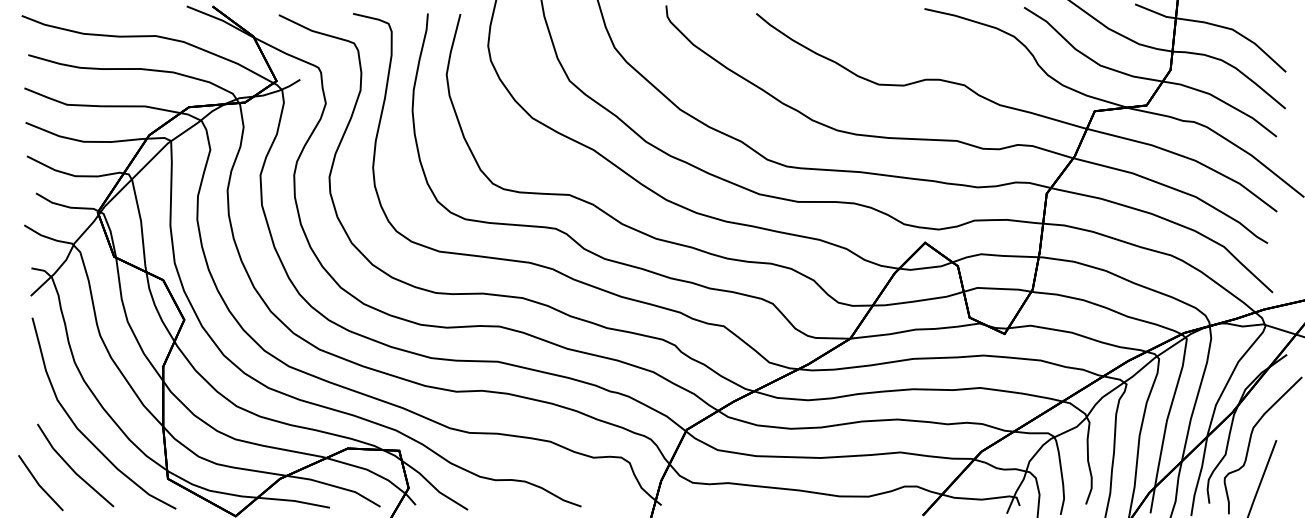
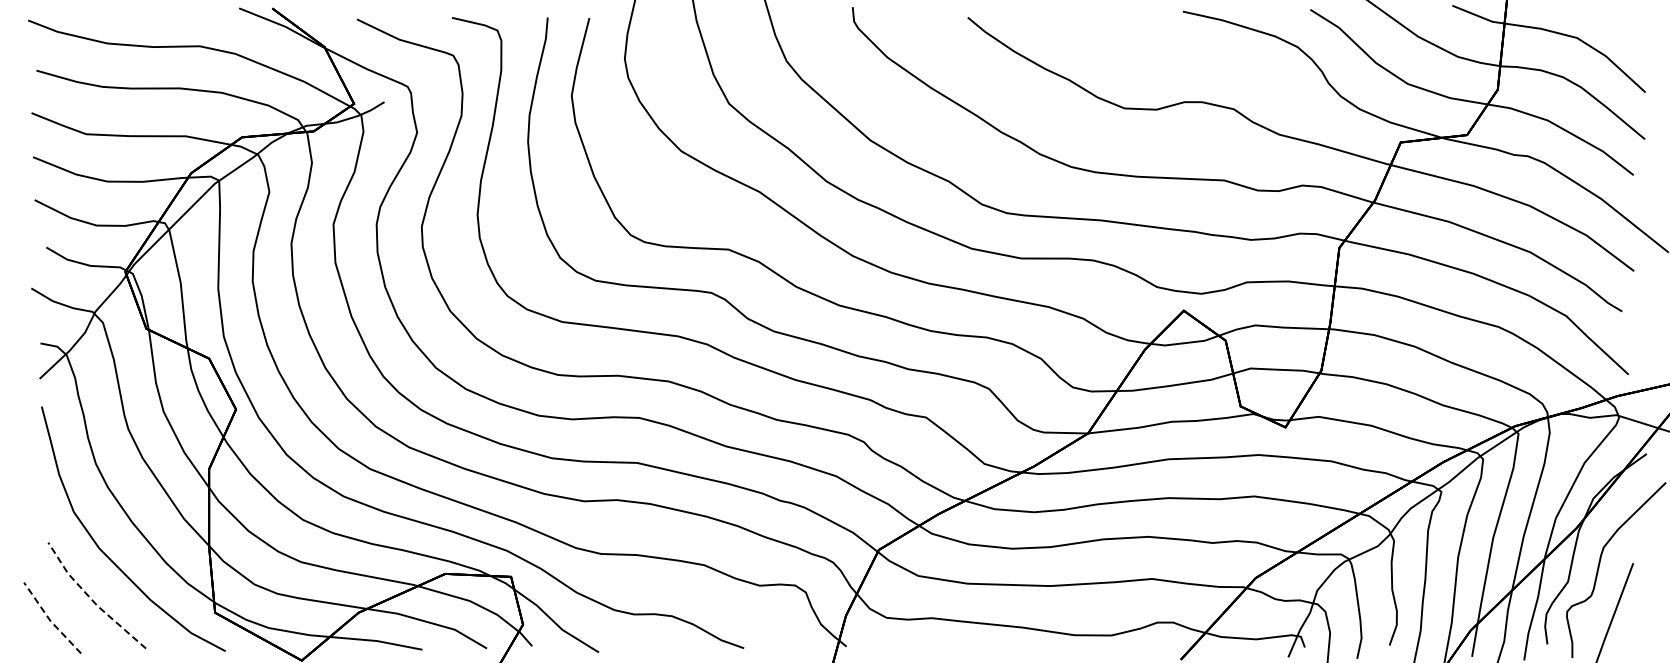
line: (71, 468) -> (91, 599), solid -> dashed
line: (39, 484) -> (50, 620), solid -> dashed

